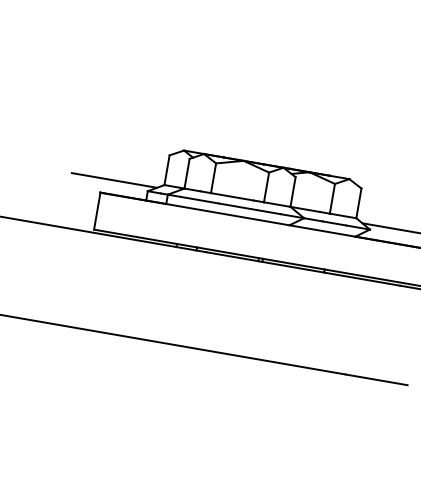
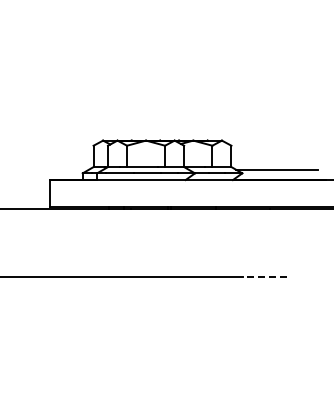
line: (113, 179) -> (57, 169), removed
line: (375, 379) -> (264, 277), solid -> dashed

